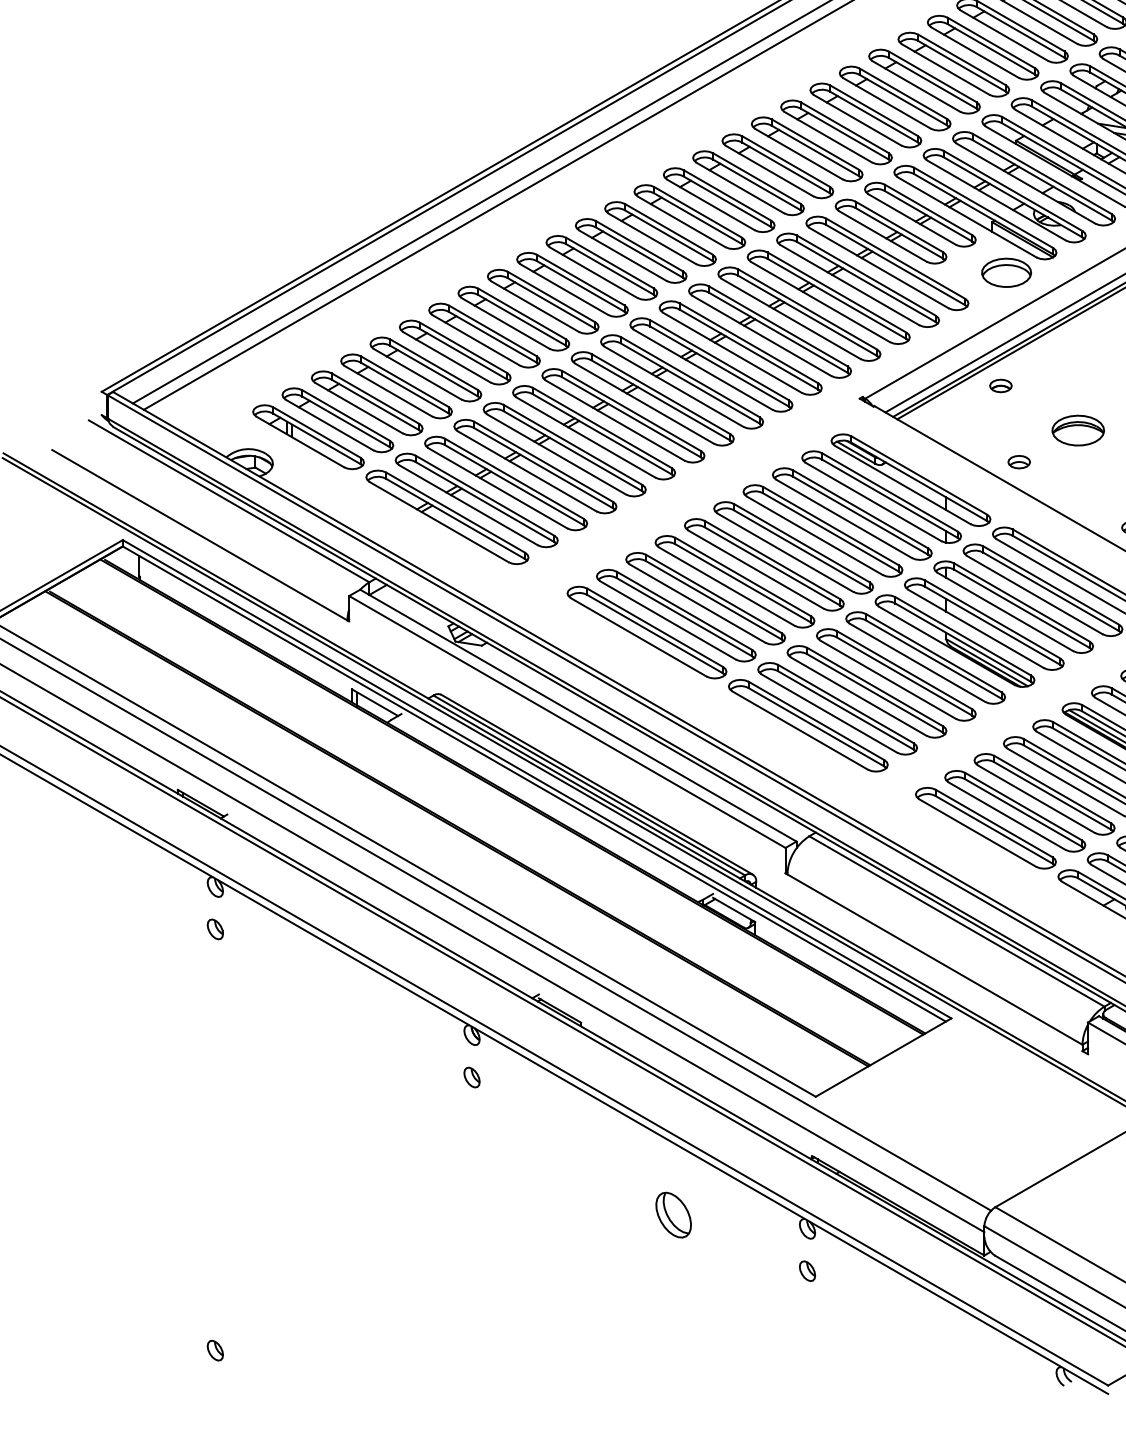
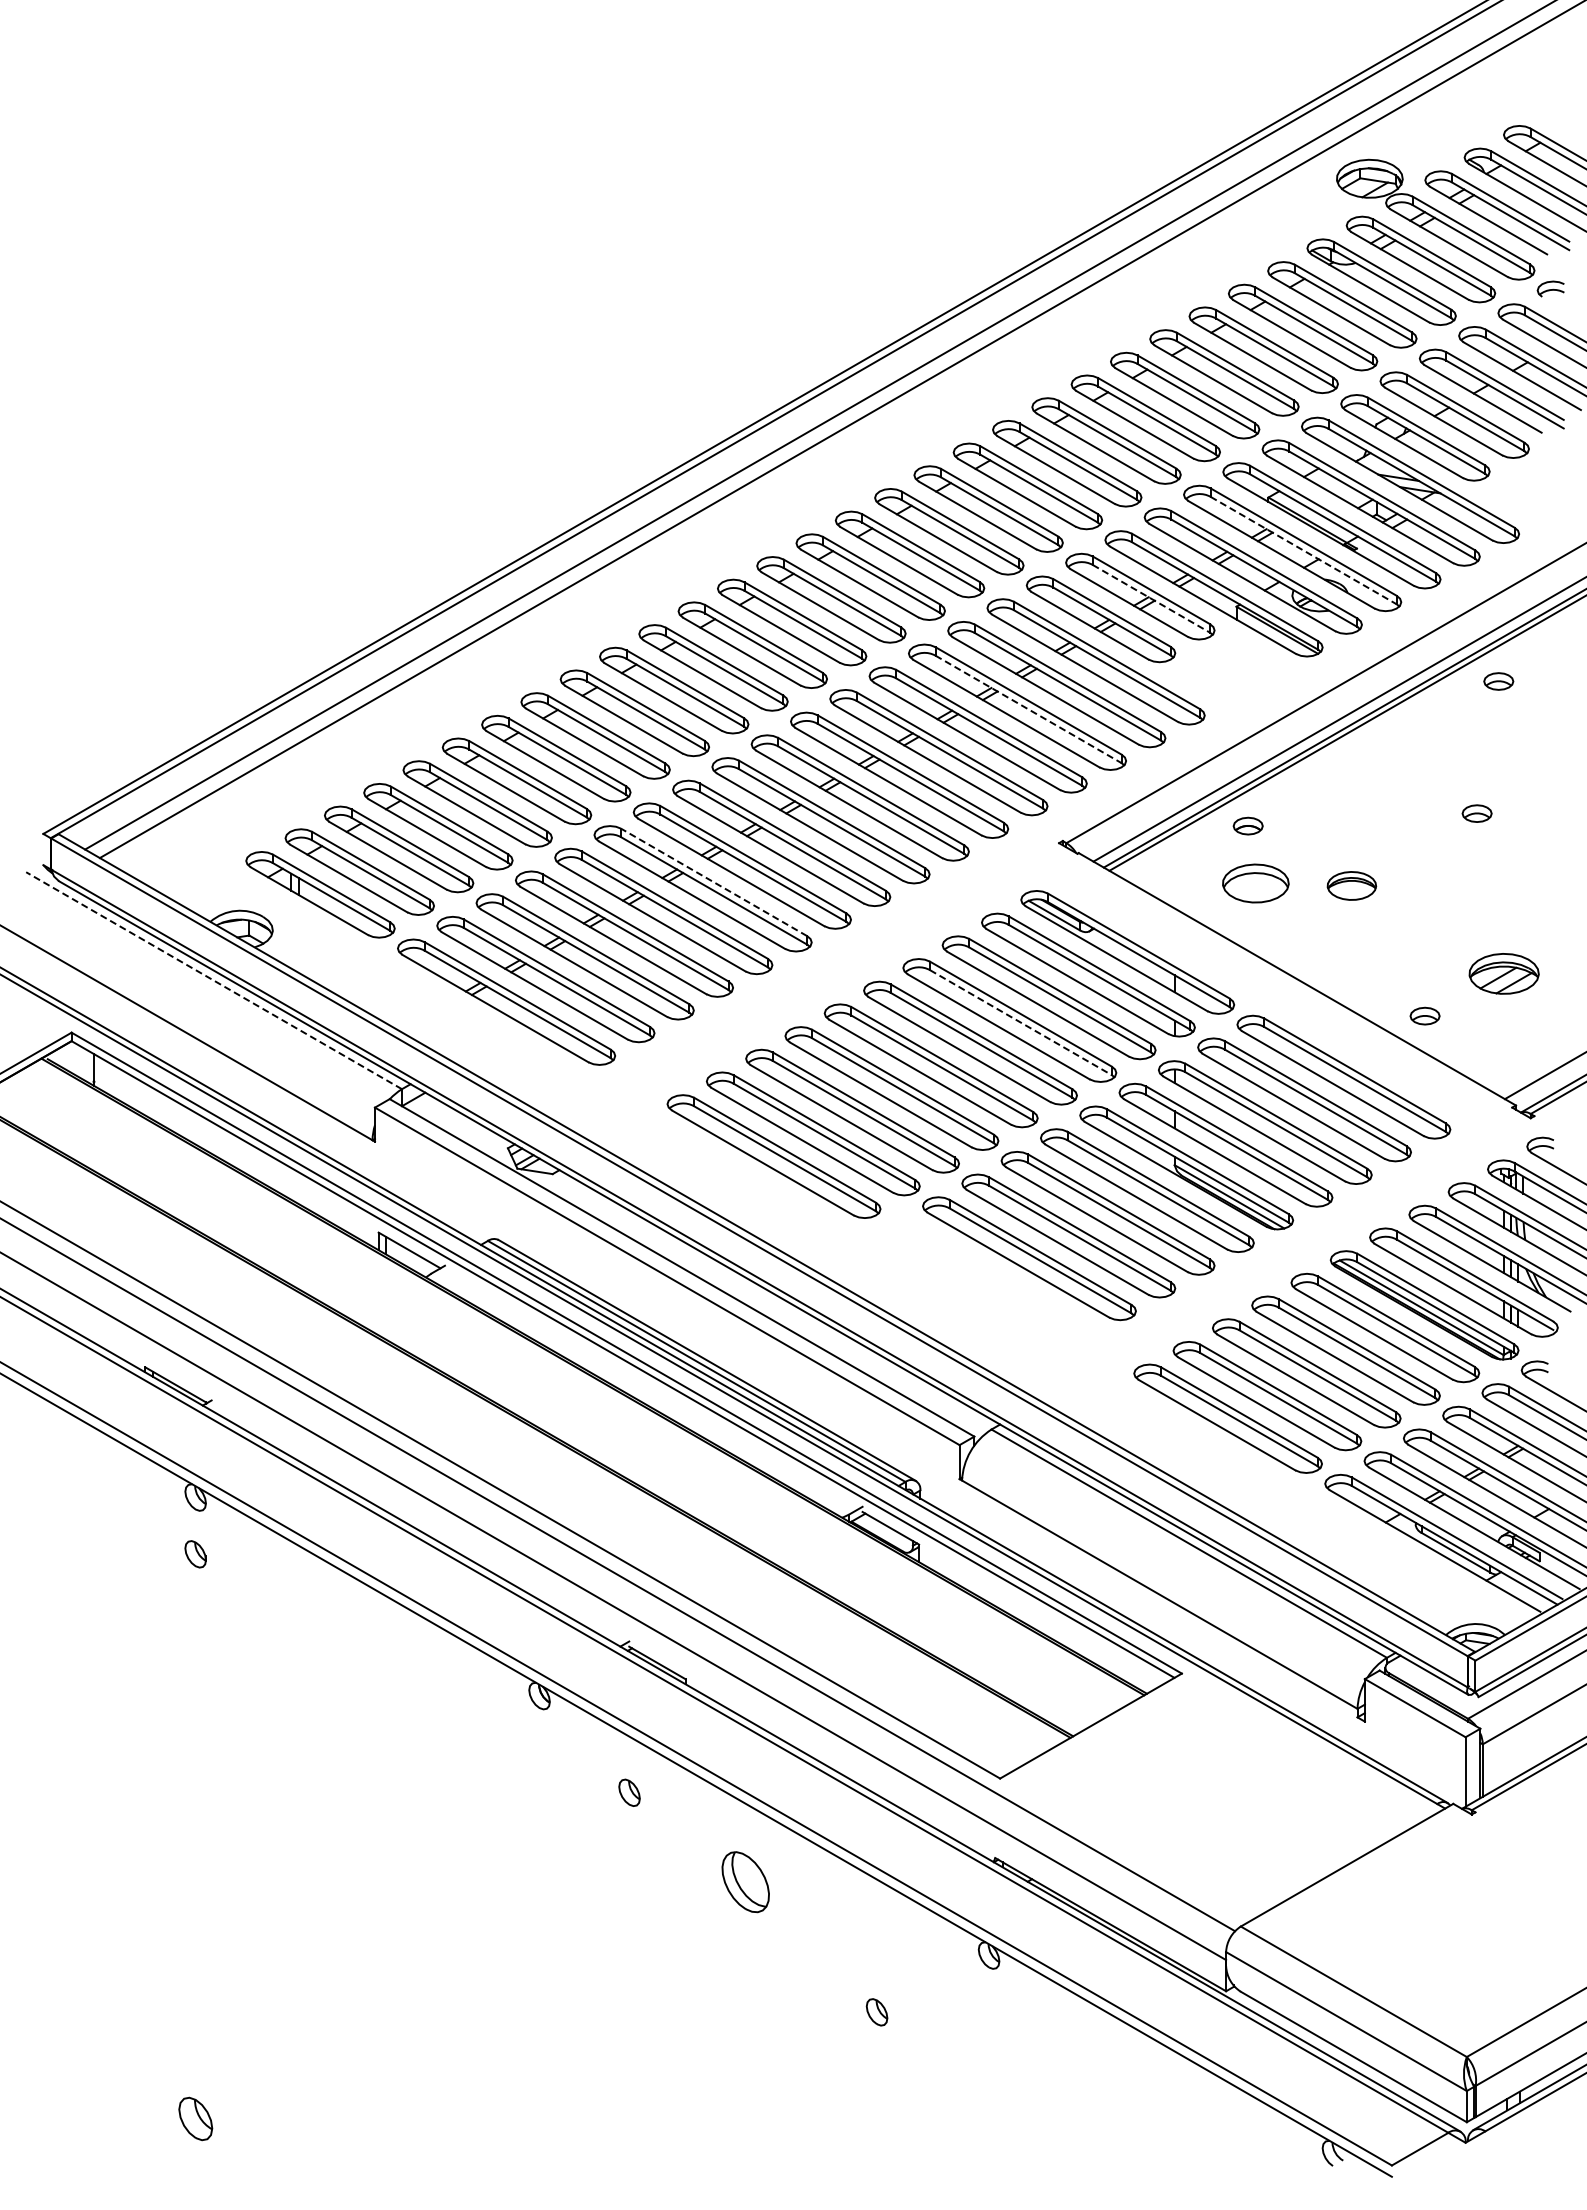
line: (1042, 180) -> (1304, 550), solid -> dashed
line: (928, 216) -> (1151, 598), solid -> dashed
part: (1006, 272) -> (1255, 883), moved
line: (836, 298) -> (1028, 709), solid -> dashed
line: (601, 428) -> (713, 882), solid -> dashed
part: (1077, 430) -> (1351, 885), size x0.7
part: (1019, 462) -> (1272, 928), removed
line: (229, 501) -> (214, 980), solid -> dashed
line: (830, 532) -> (1020, 1022), solid -> dashed
part: (807, 725) -> (989, 1281), removed
part: (471, 1077) -> (629, 1792), moved
part: (673, 1215) -> (745, 1882), moved
part: (807, 1271) -> (876, 2012), moved
part: (215, 1350) -> (195, 2118), size x1.6

